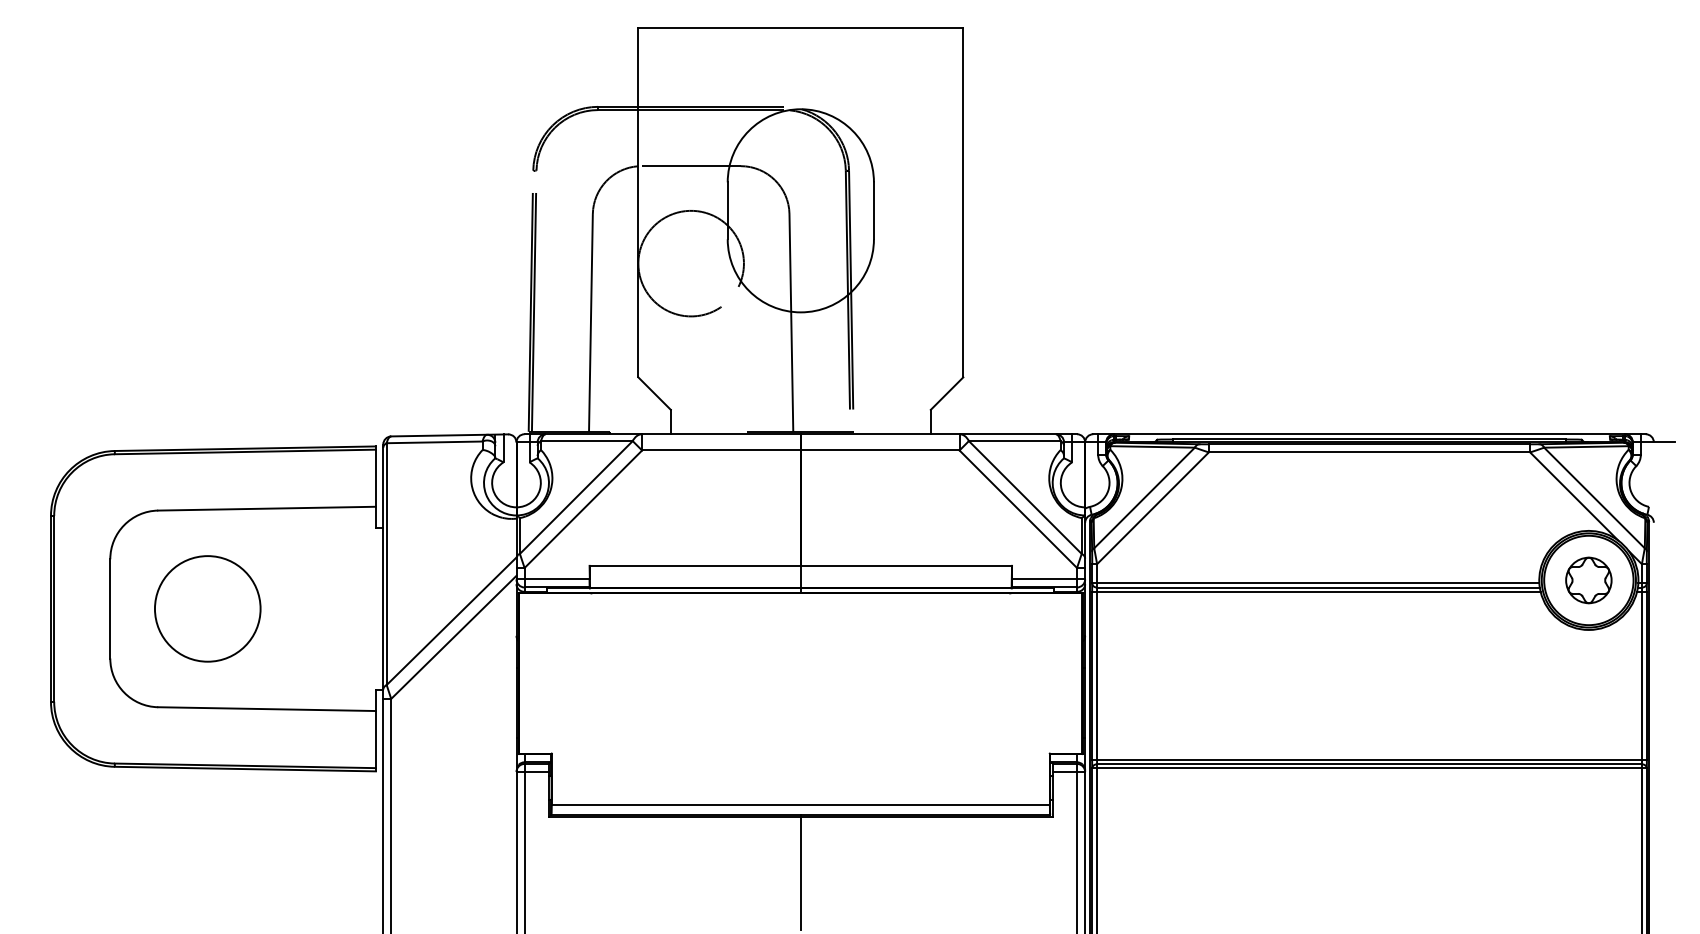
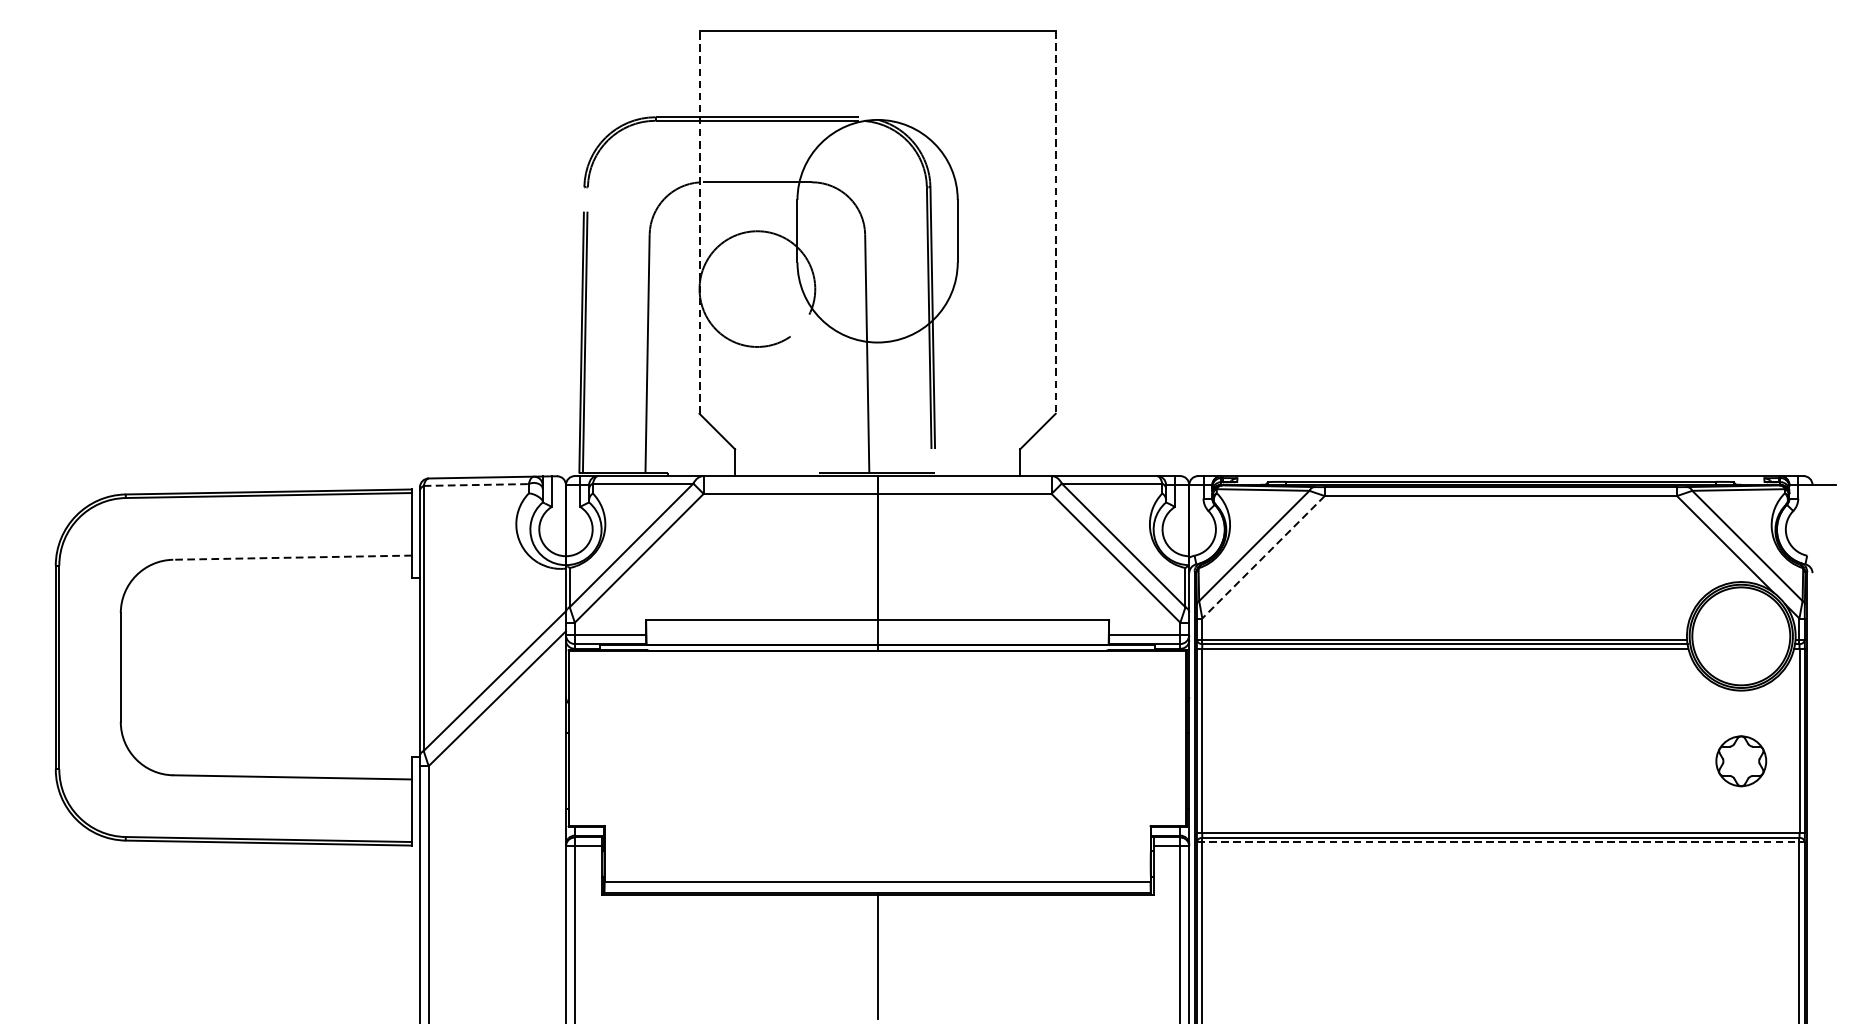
line: (638, 202) -> (699, 222), solid -> dashed
line: (963, 202) -> (1055, 222), solid -> dashed
line: (434, 442) -> (476, 485), solid -> dashed
line: (267, 508) -> (293, 557), solid -> dashed
line: (1152, 508) -> (1263, 557), solid -> dashed
part: (1588, 580) -> (1740, 761), moved
circle: (207, 608) -> (227, 667), removed
line: (1370, 768) -> (1501, 842), solid -> dashed

